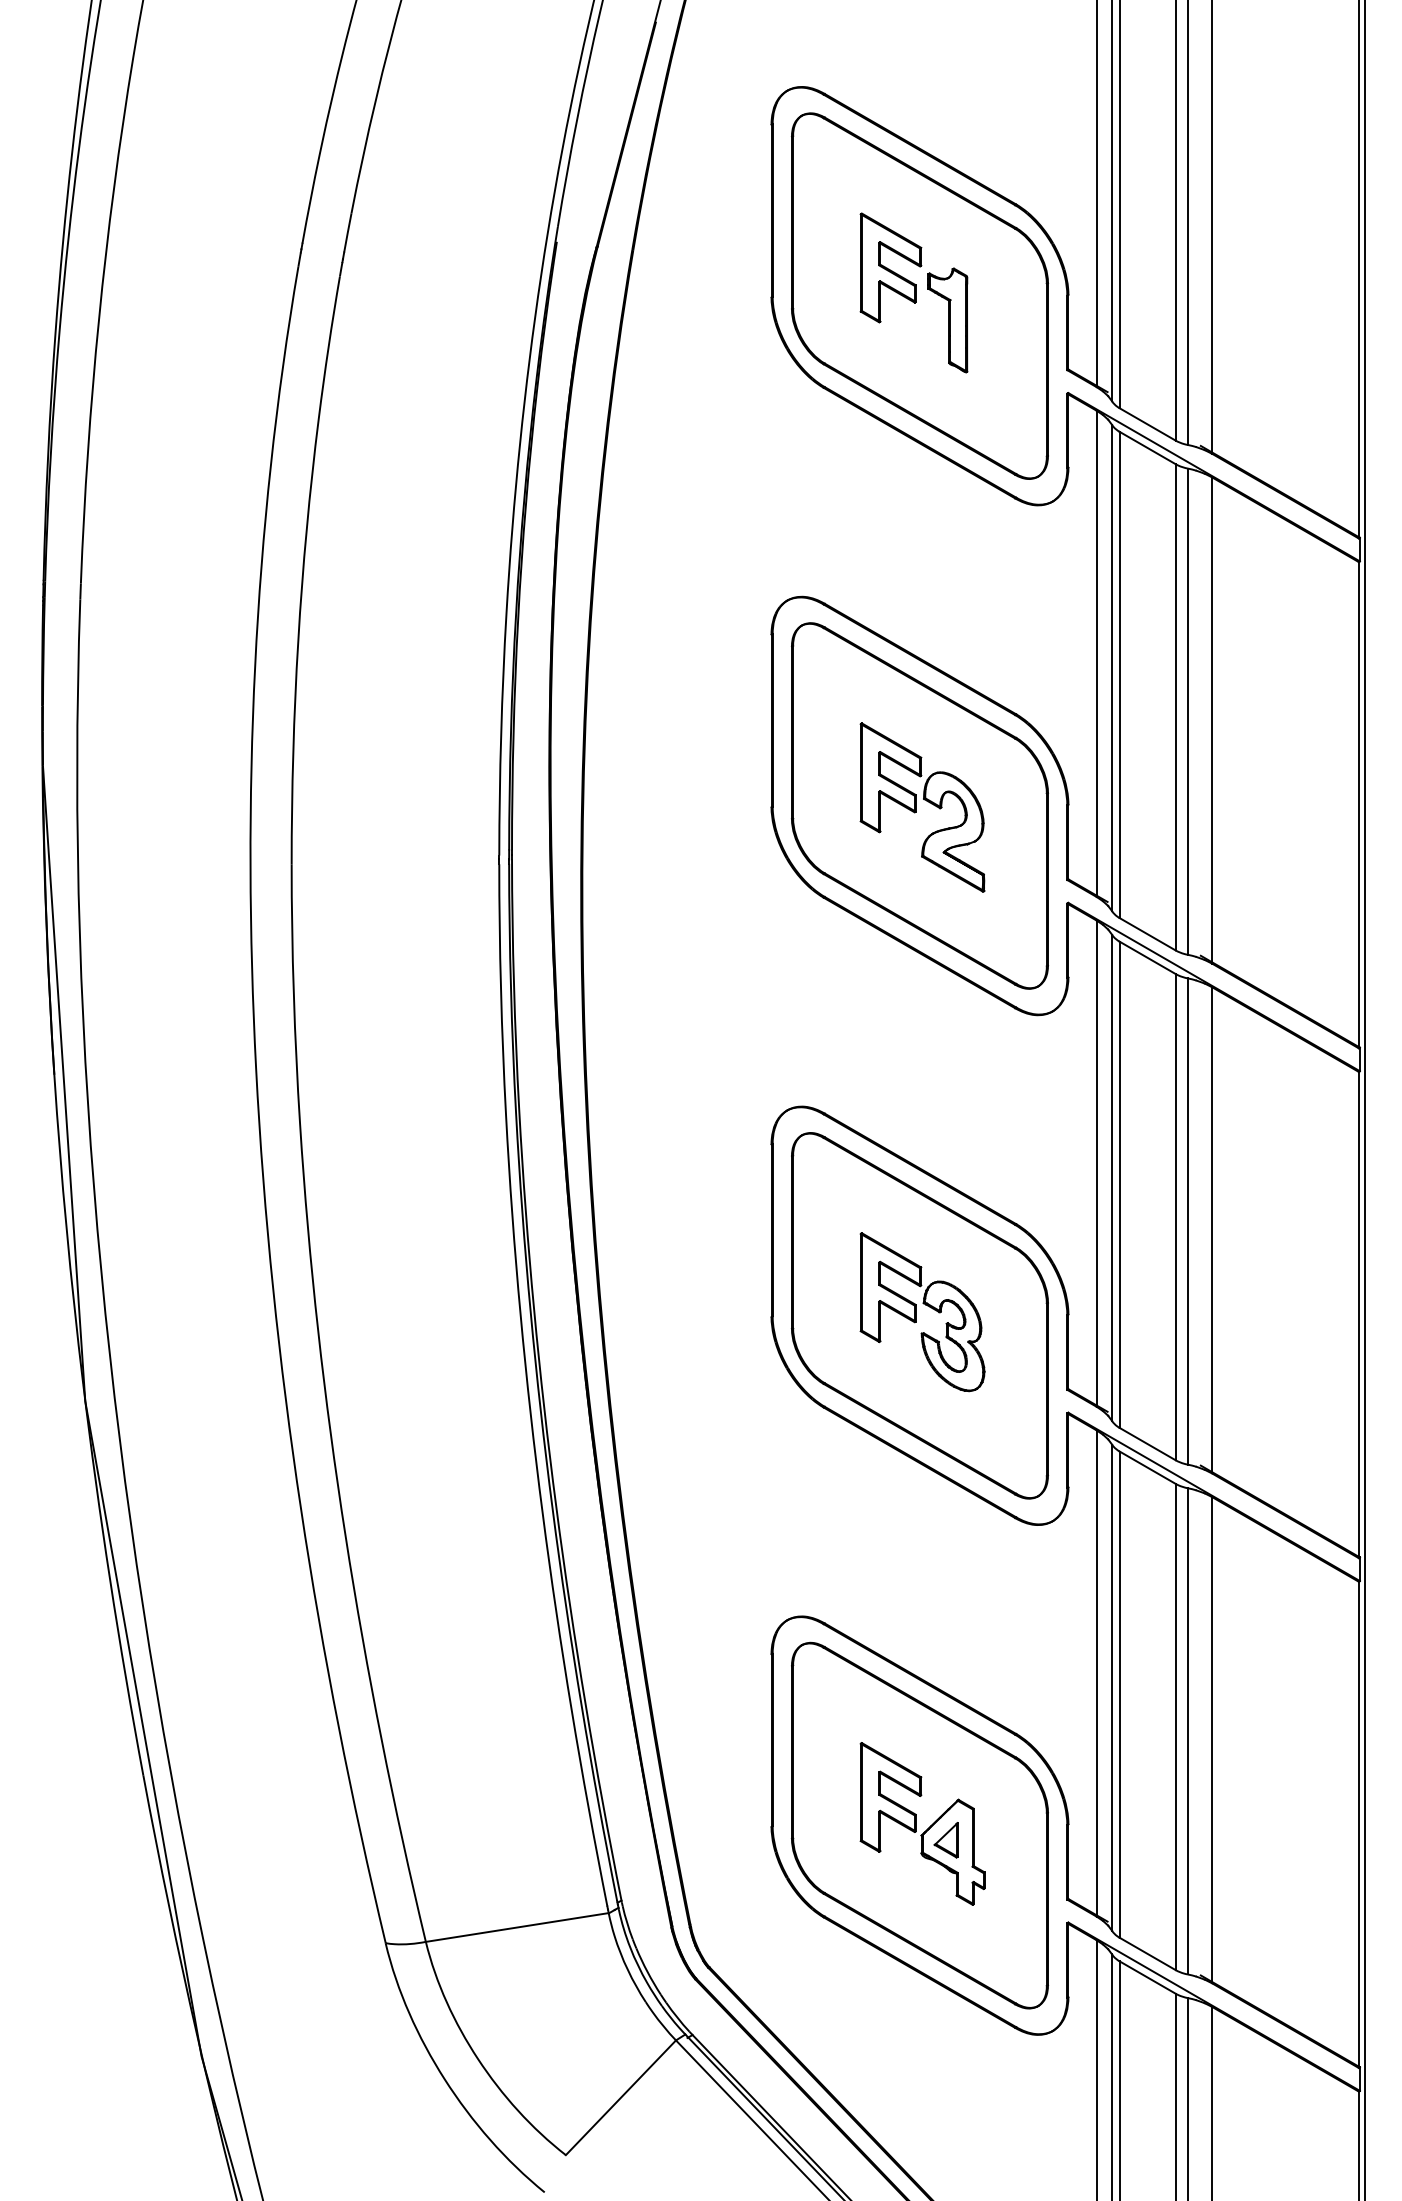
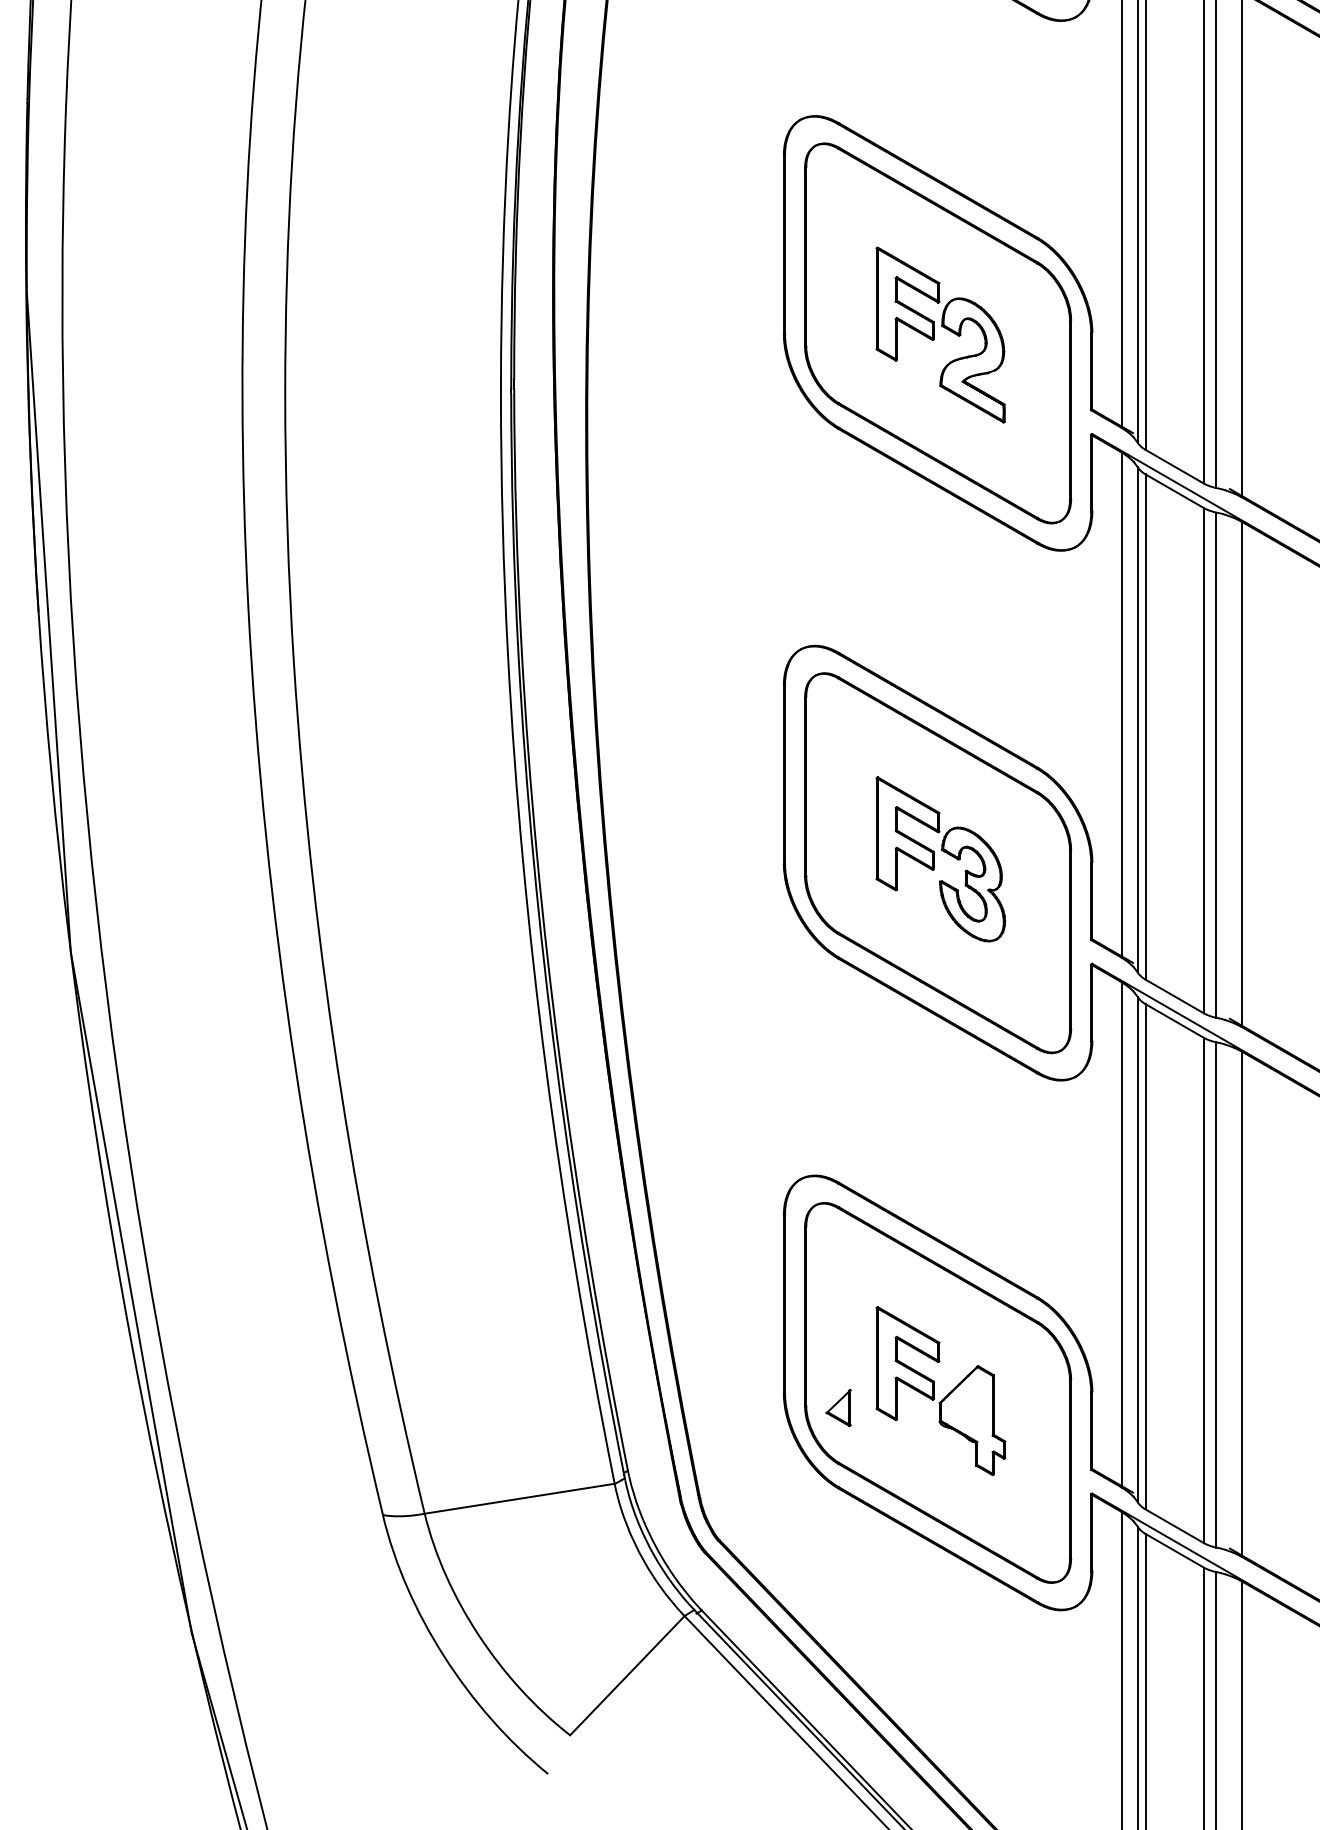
part: (945, 1840) -> (837, 1408), moved

